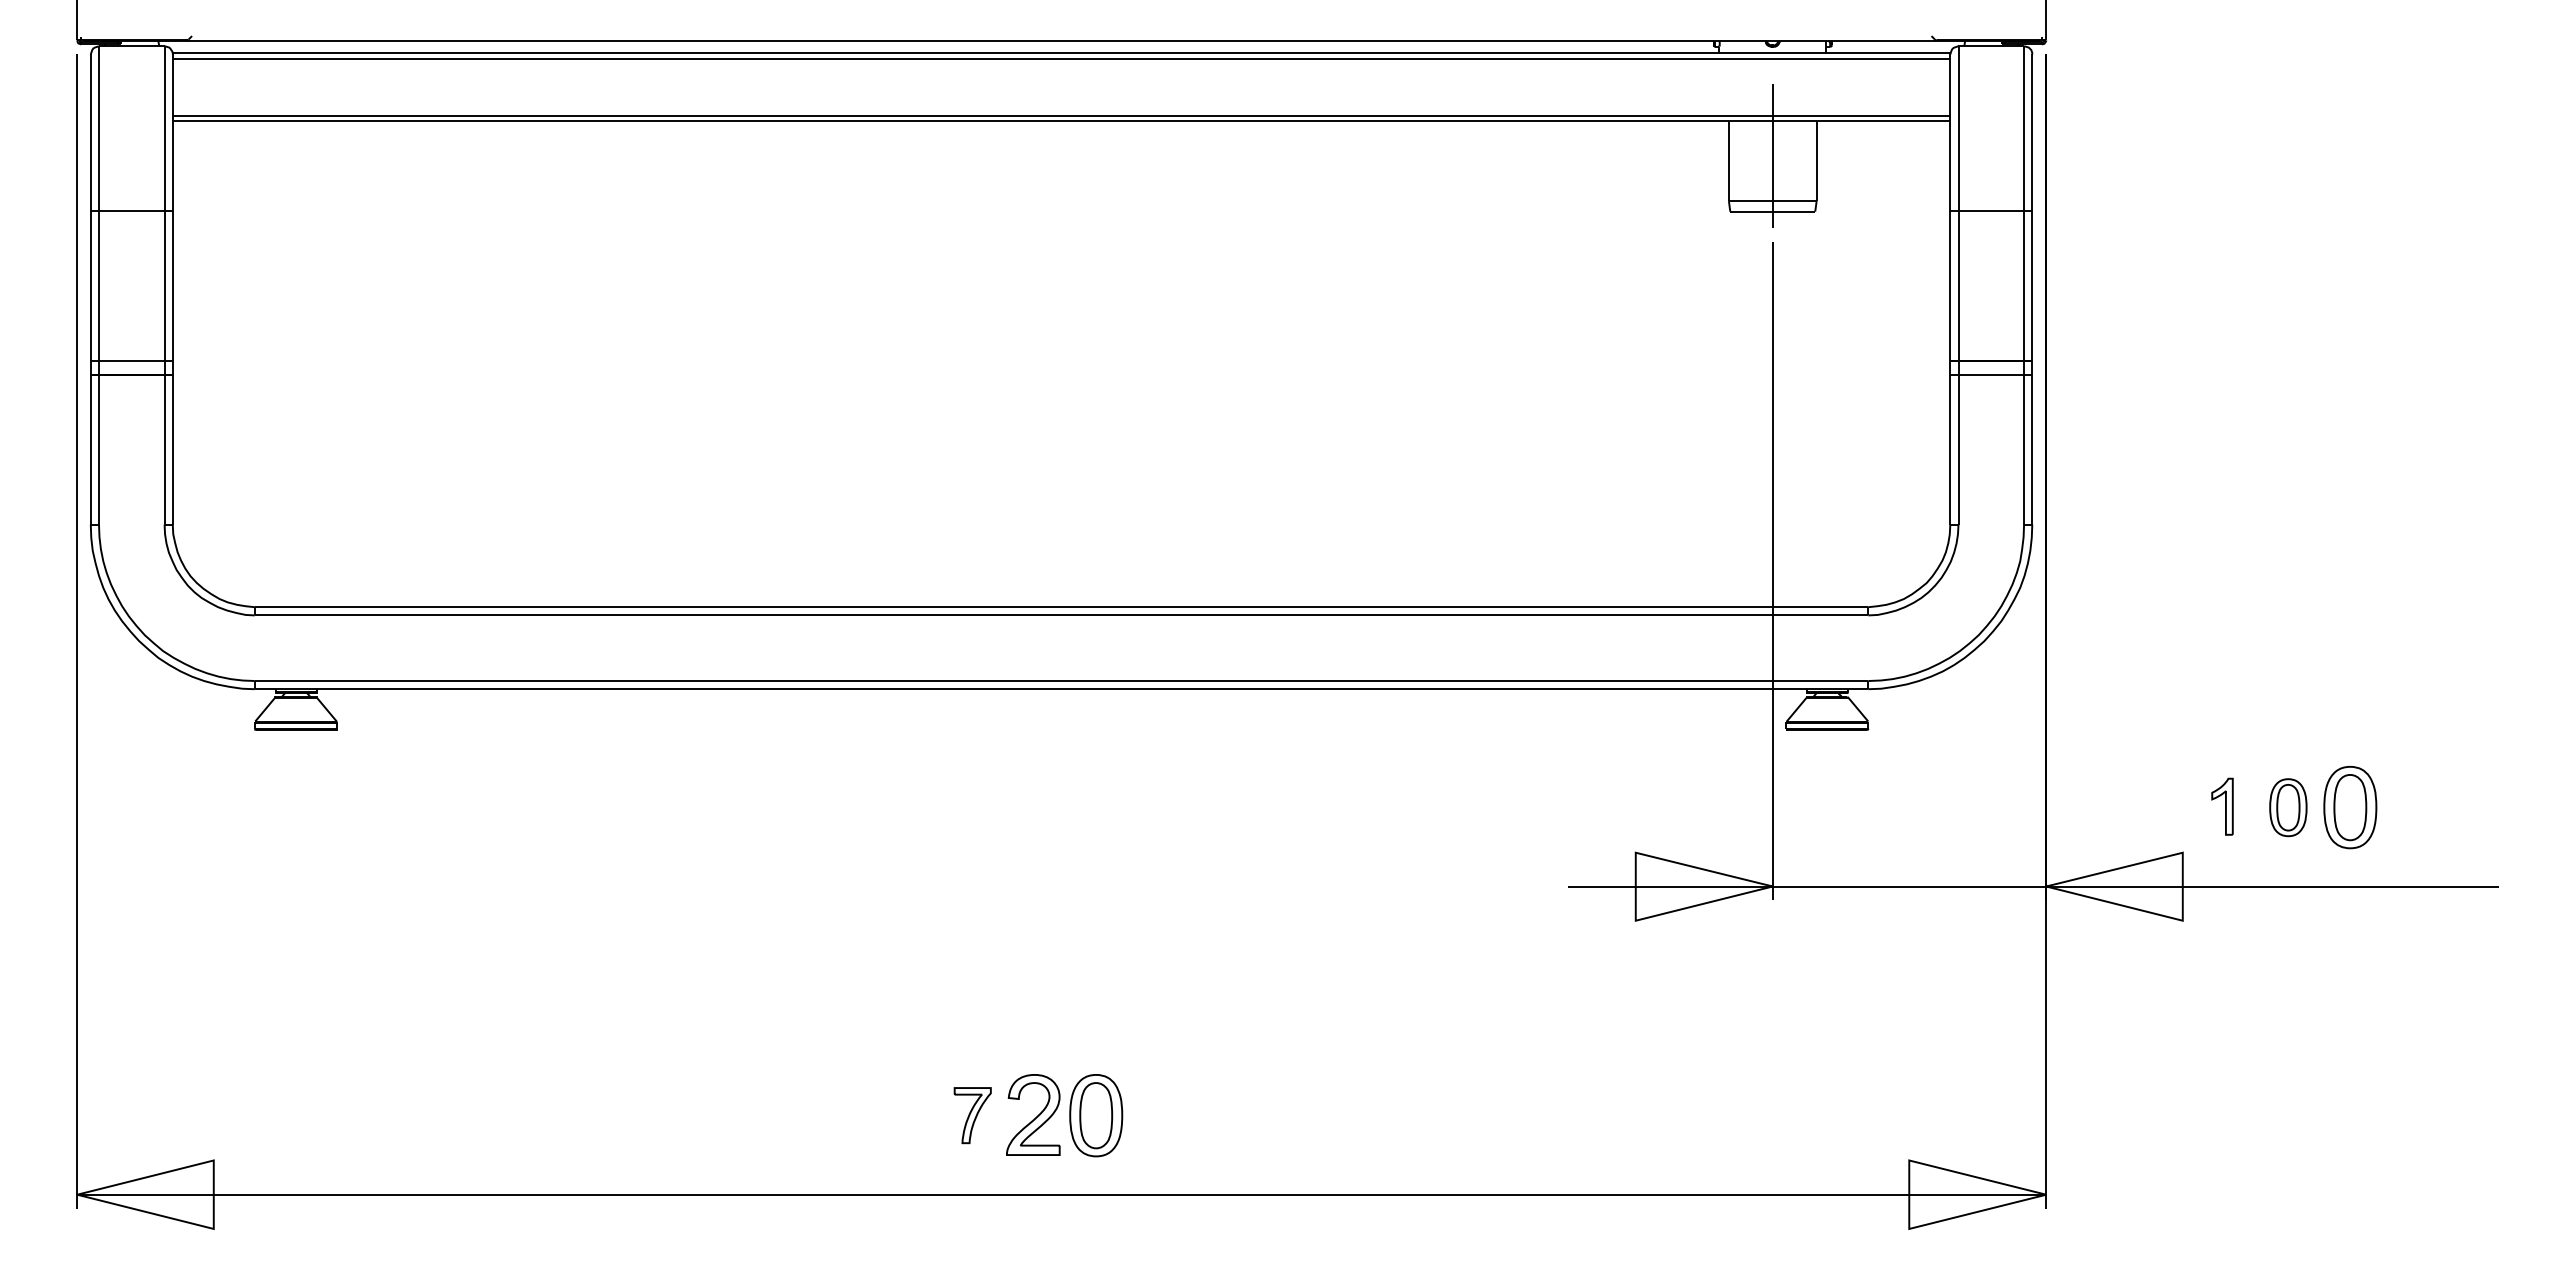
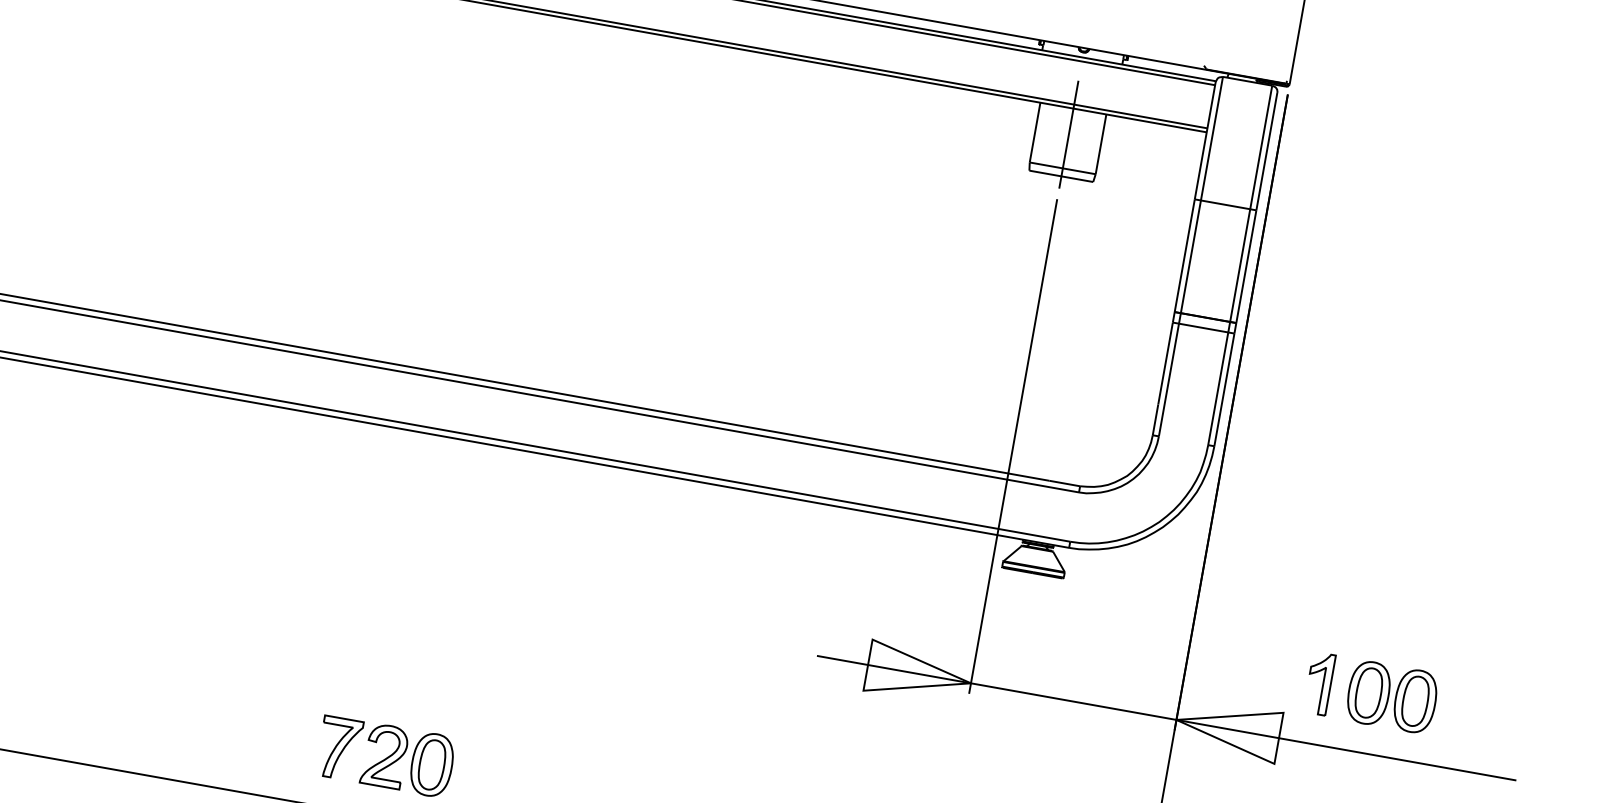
part: (2222, 806) -> (1319, 683), size x1.43
part: (2288, 807) -> (1369, 692), size x1.43
part: (972, 1115) -> (339, 748), size x1.43

